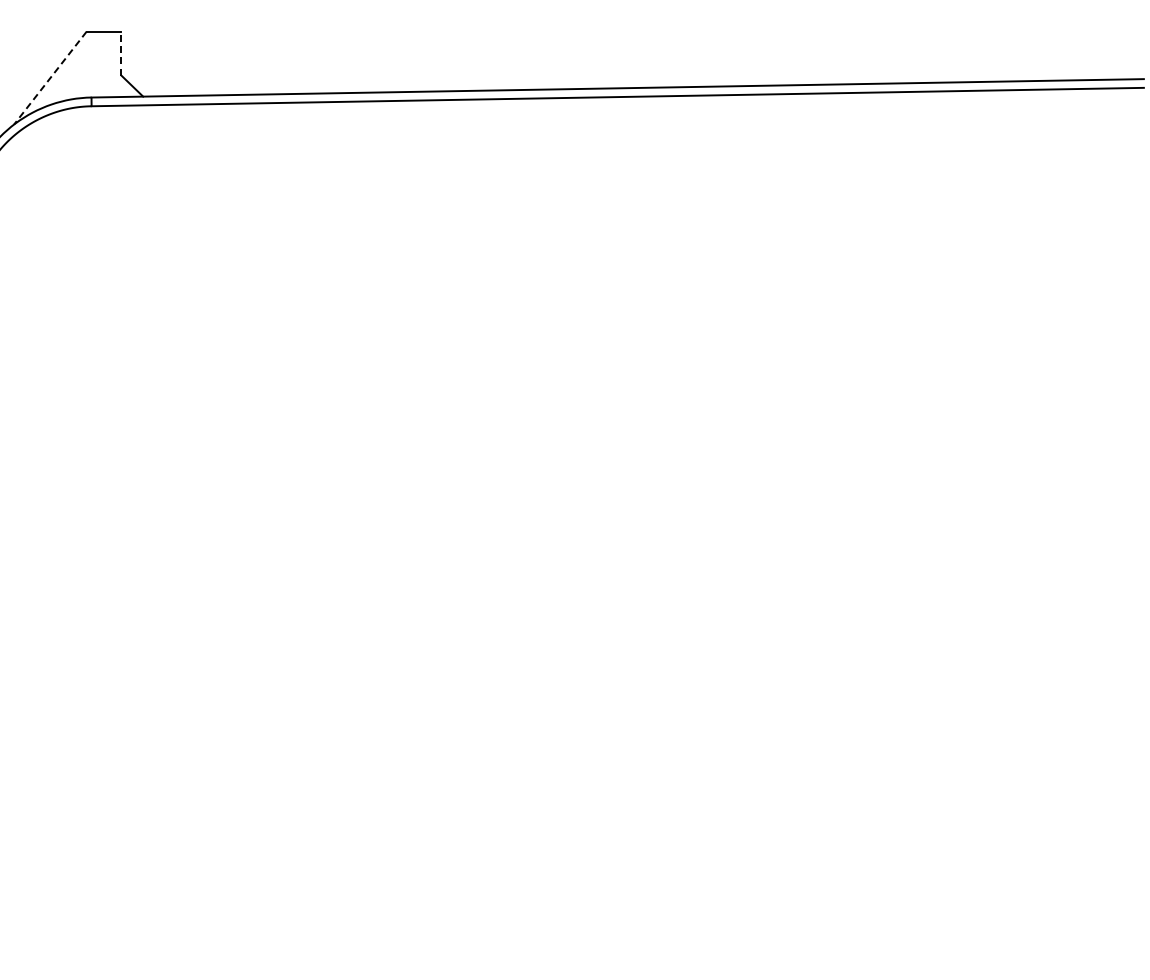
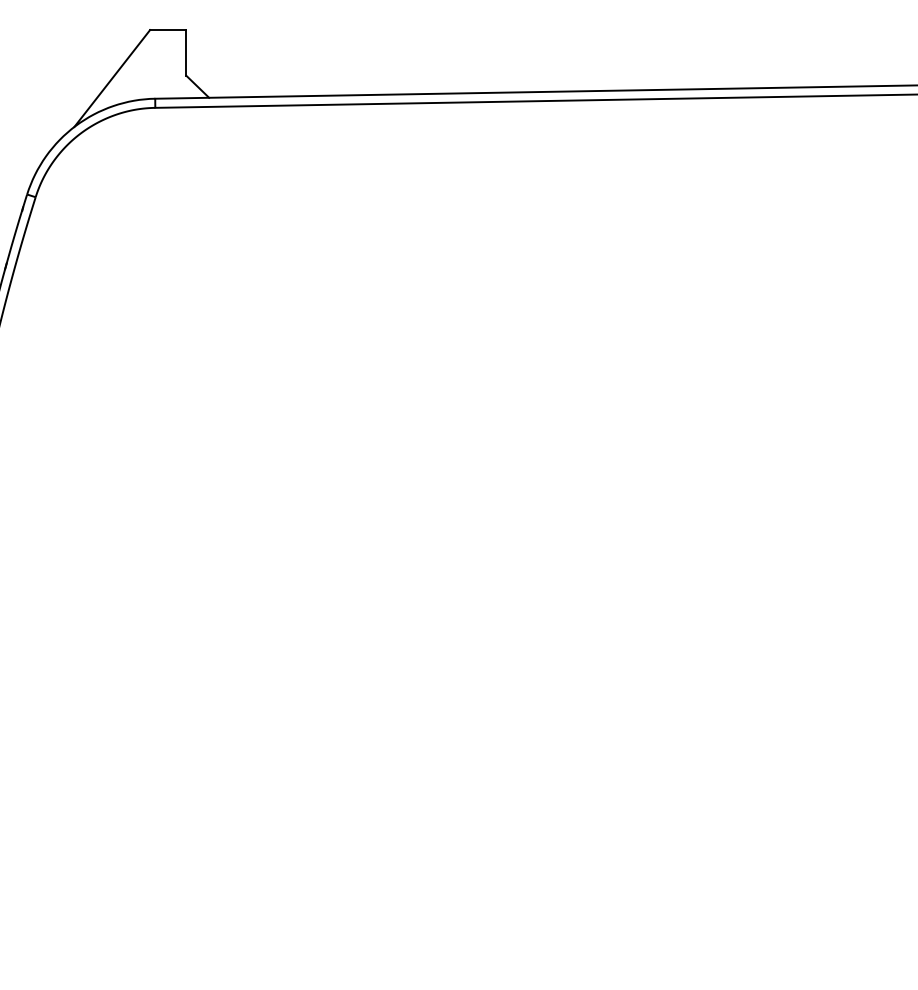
line: (121, 53) -> (186, 52), dashed -> solid
line: (50, 78) -> (112, 78), dashed -> solid

